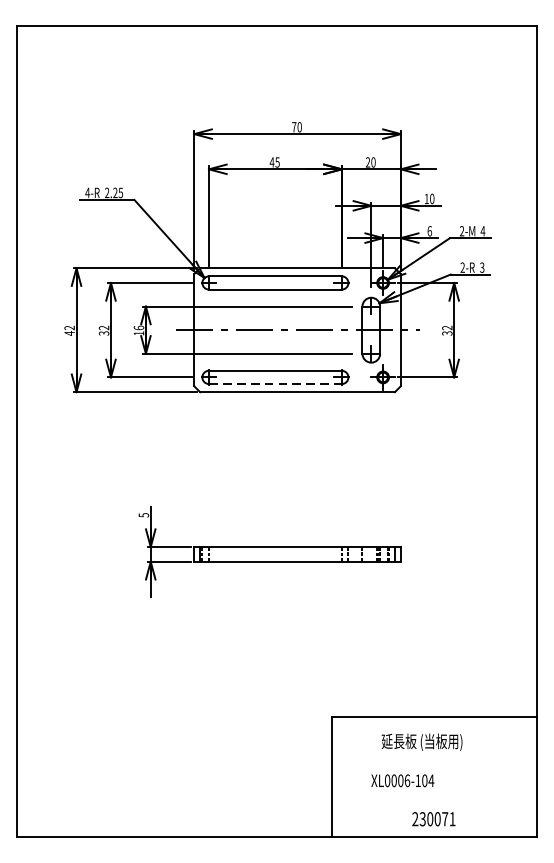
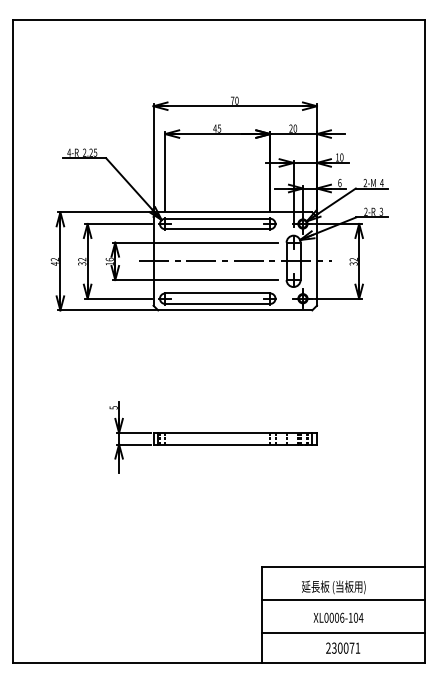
line: (275, 383) -> (217, 303), dashed -> solid
line: (434, 758) -> (343, 600), added
text: (402, 780) -> (338, 617), moved
line: (434, 799) -> (343, 632), added

